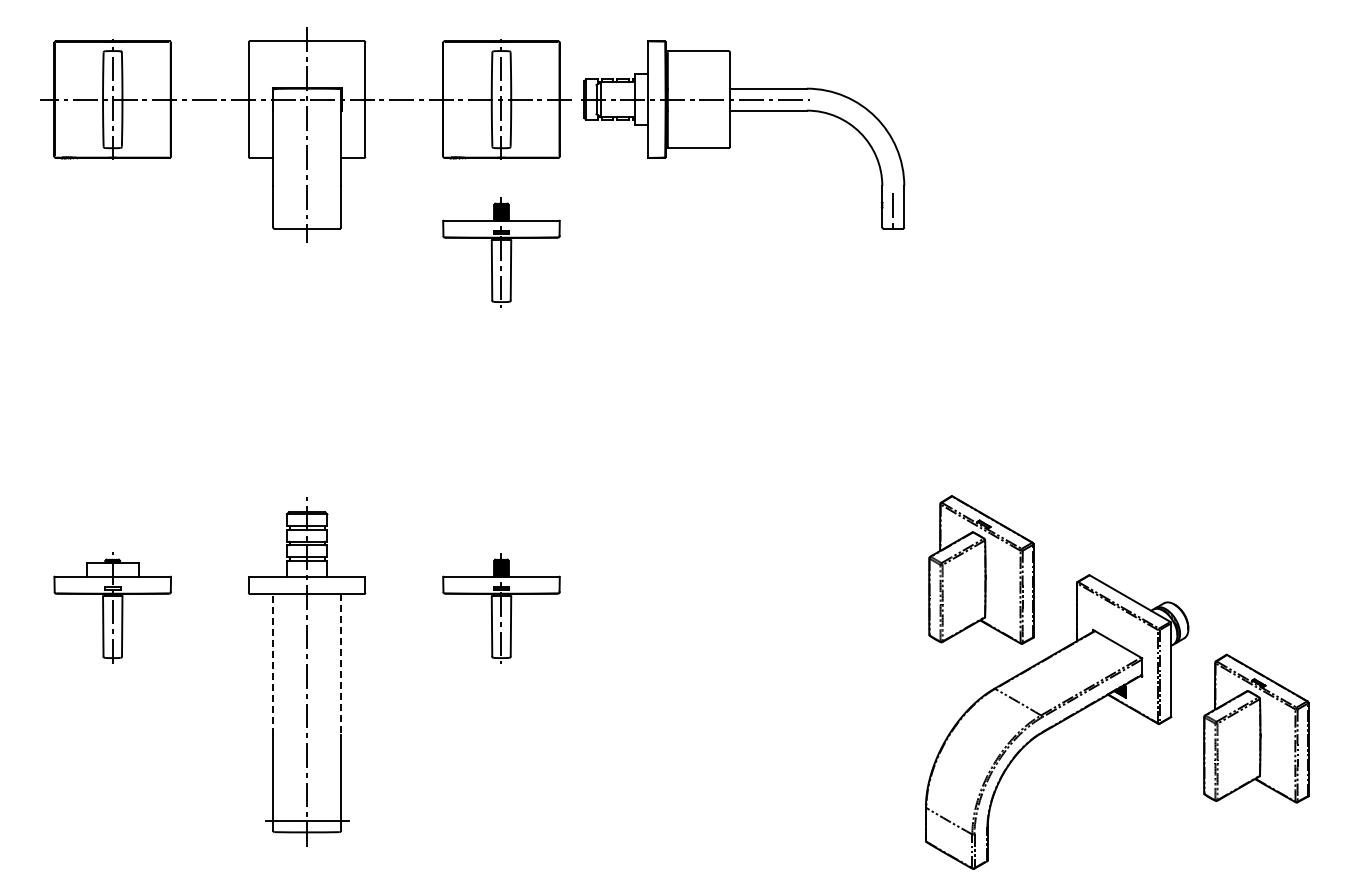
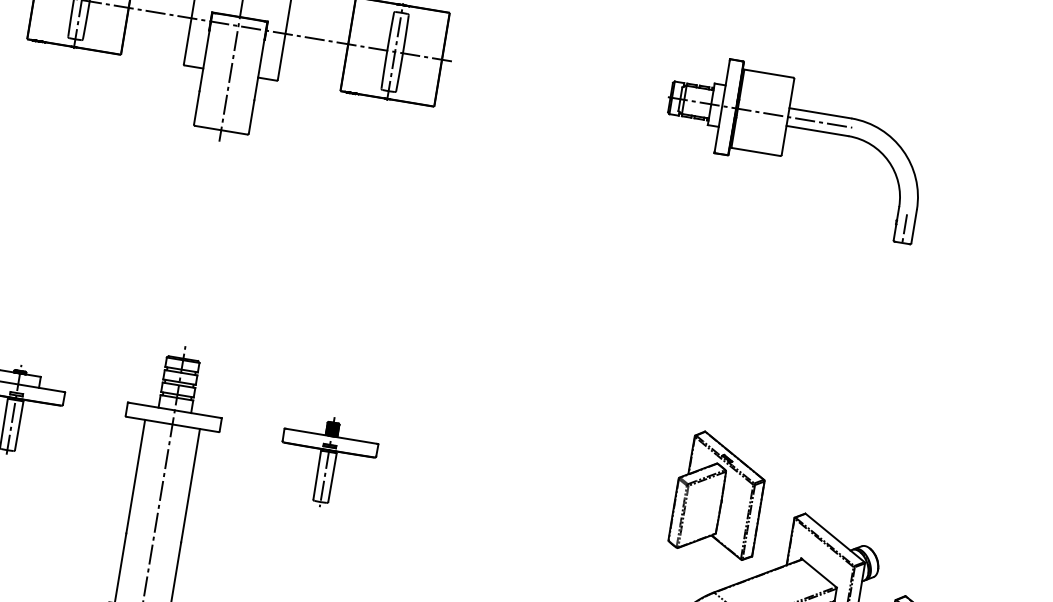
part: (730, 134) -> (783, 145), moved
part: (501, 252) -> (374, 175), removed
line: (273, 663) -> (136, 475), dashed -> solid
line: (341, 664) -> (190, 485), dashed -> solid

